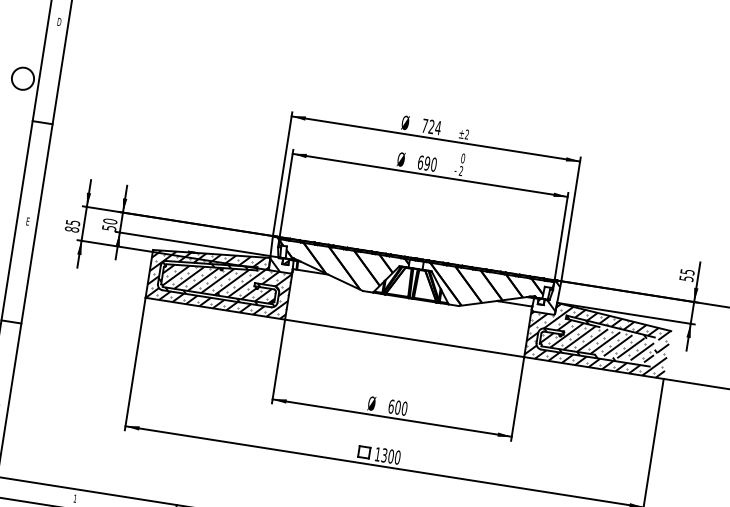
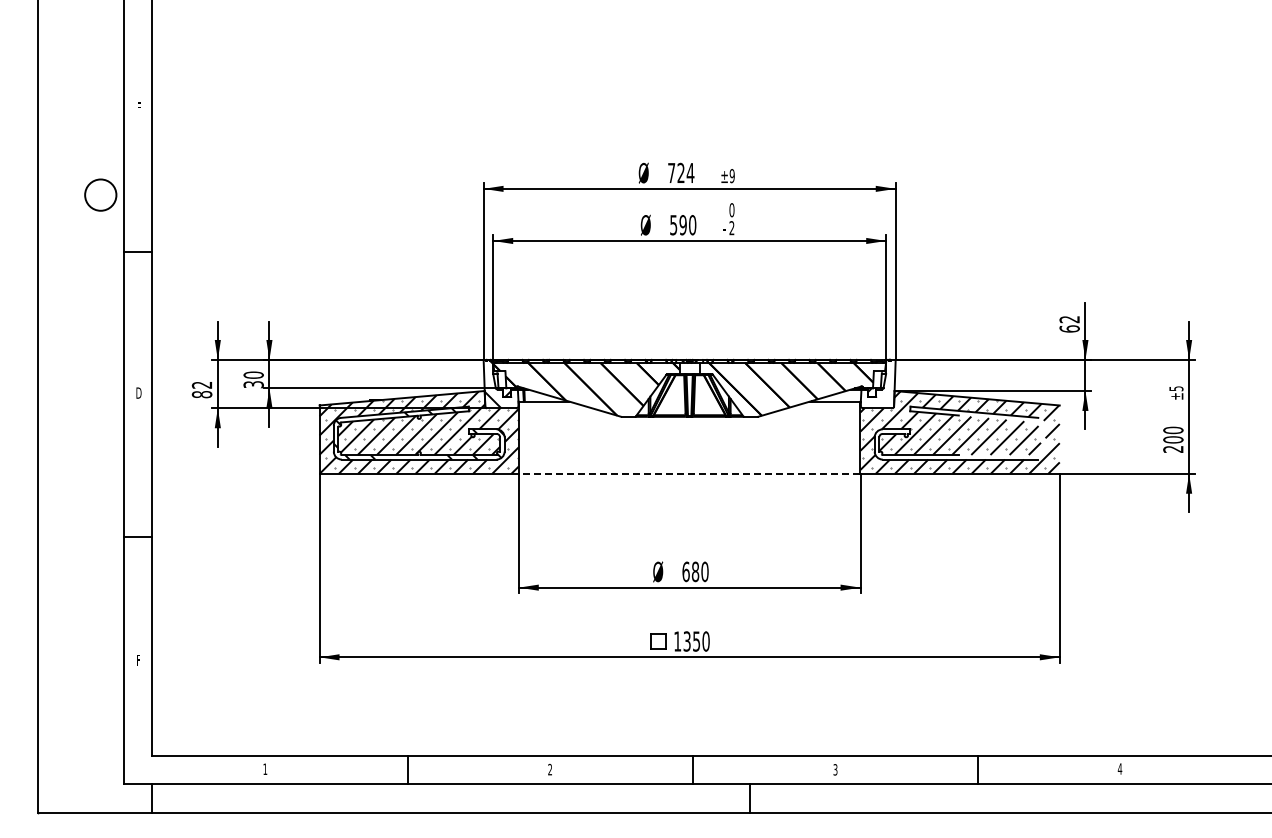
text: (59, 21) -> (138, 107), D -> F
text: (466, 134) -> (731, 176), ±2 -> ±9
text: (420, 162) -> (673, 225), 690 -> 590
text: (27, 221) -> (138, 392), E -> D
text: (72, 222) -> (201, 384), 85 -> 82
text: (109, 228) -> (253, 384), 50 -> 30
text: (686, 275) -> (1069, 324), 55 -> 62
hatch: (545, 296) -> (877, 384), removed
line: (404, 338) -> (689, 473), solid -> dashed
hatch: (600, 339) -> (963, 432), removed
text: (398, 407) -> (695, 571), 600 -> 680
text: (391, 456) -> (696, 641), 1300 -> 1350

